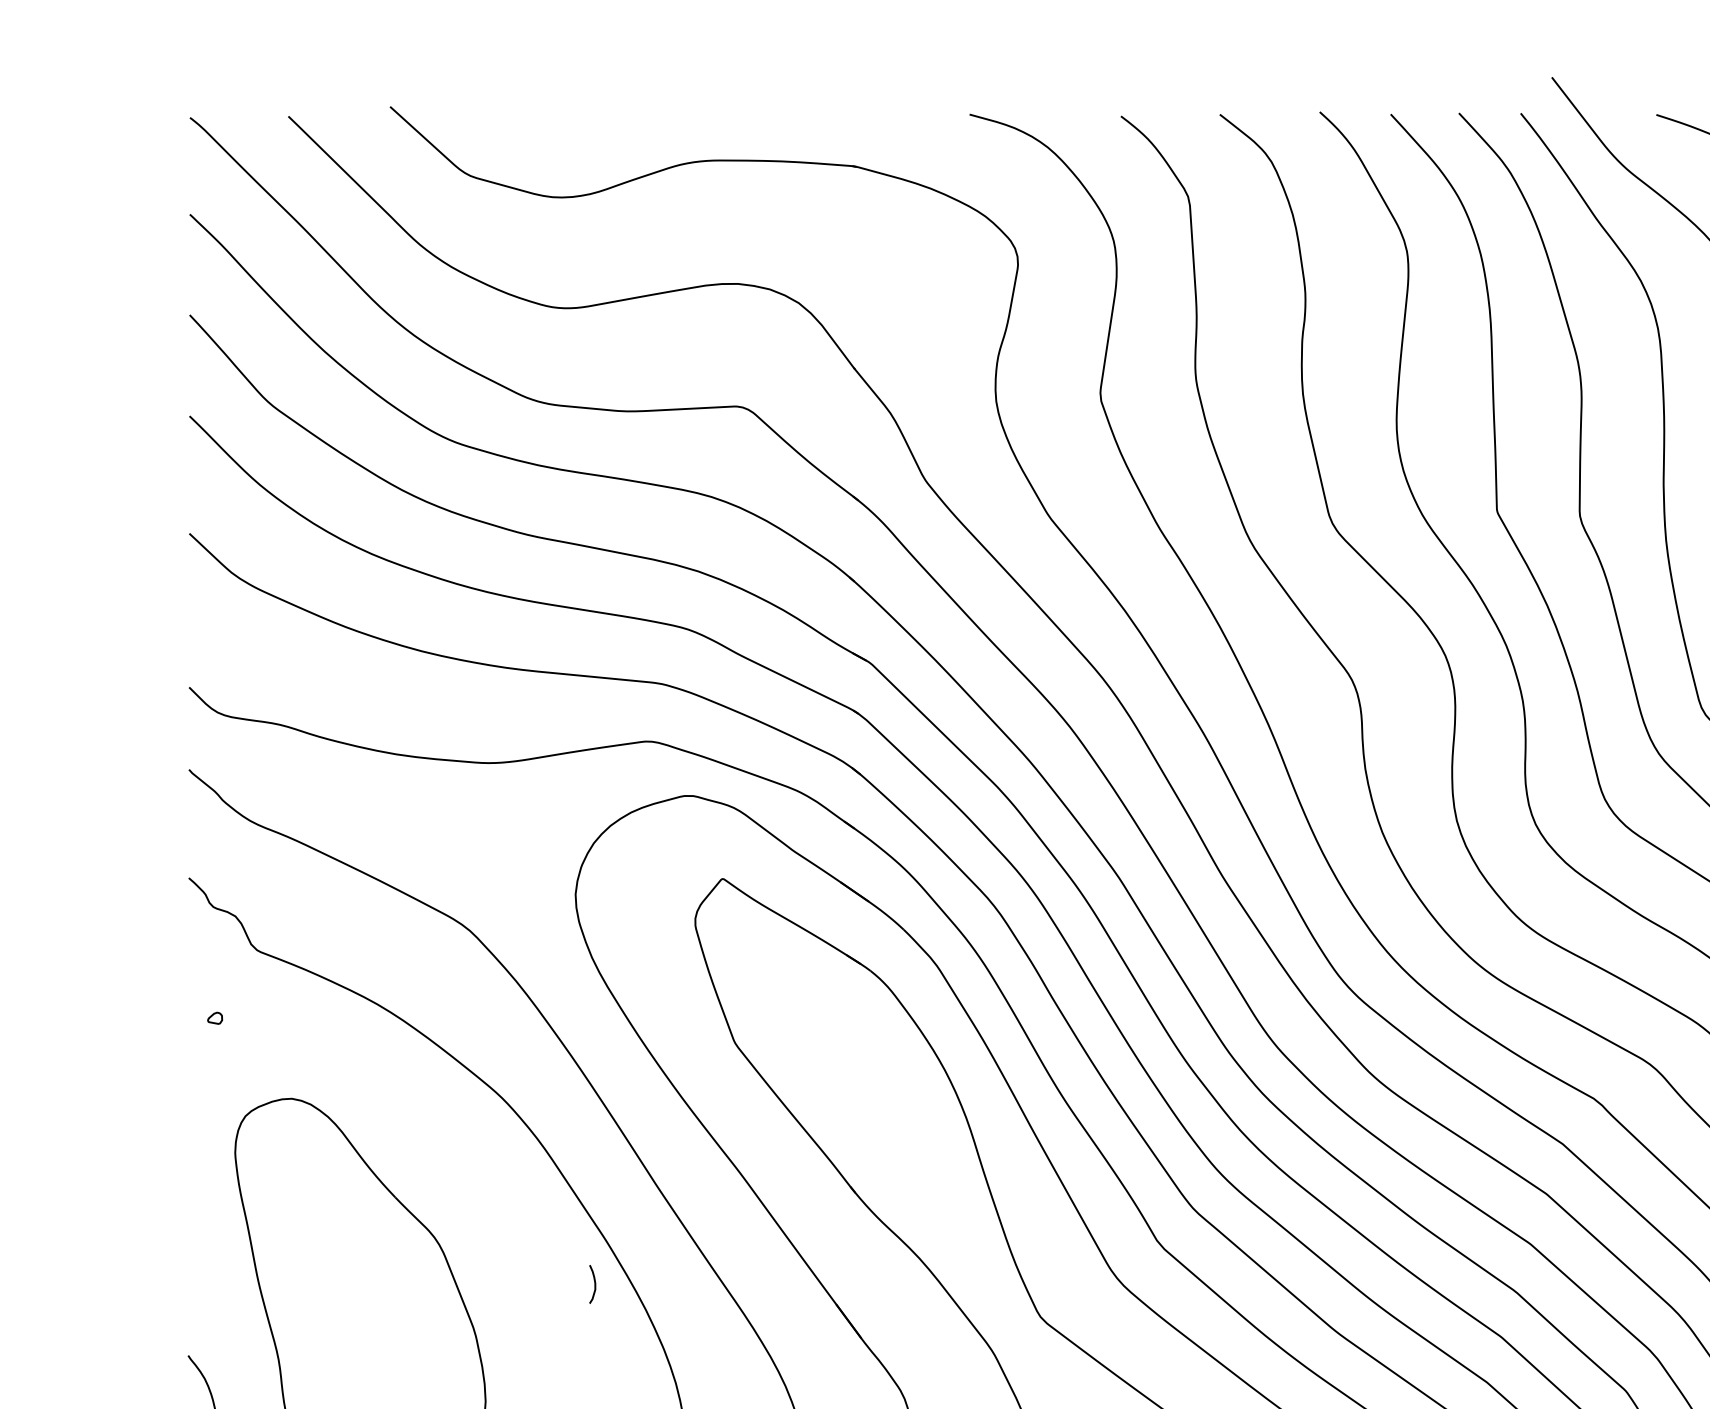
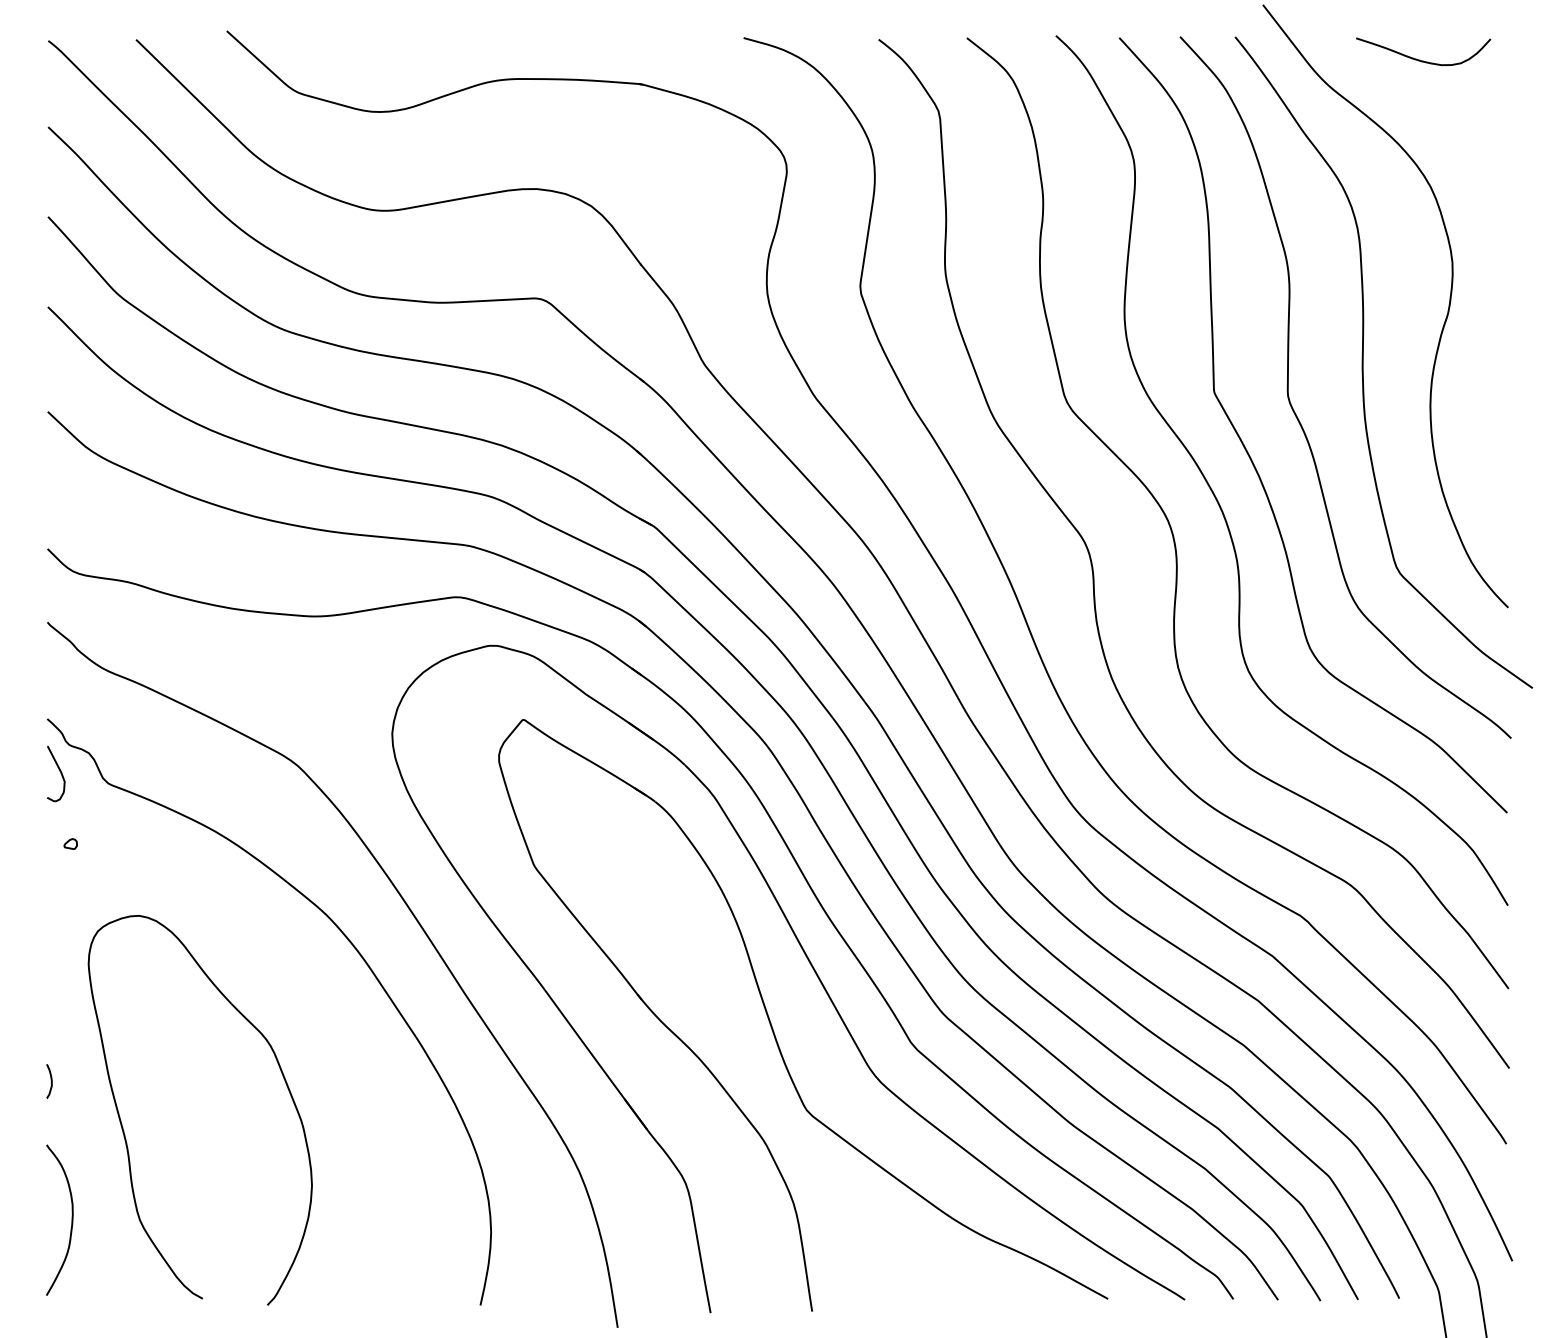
curve: (202, 936) -> (59, 771), added
curve: (593, 1284) -> (50, 1081), moved

